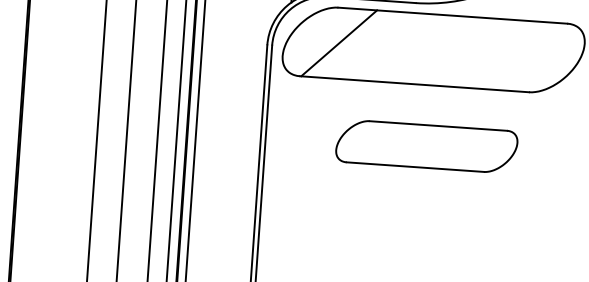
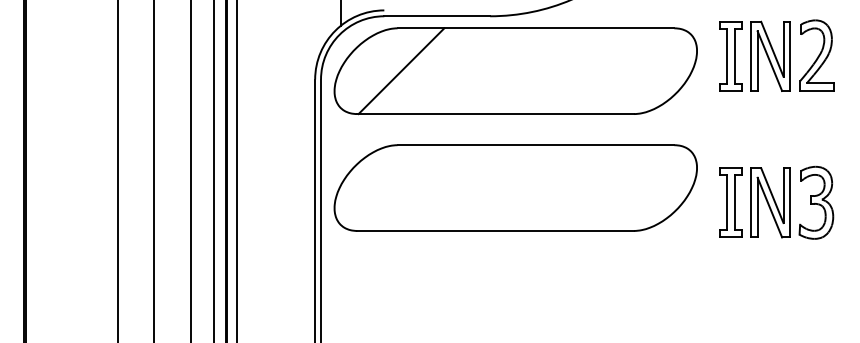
part: (426, 146) -> (515, 187), size x1.67

